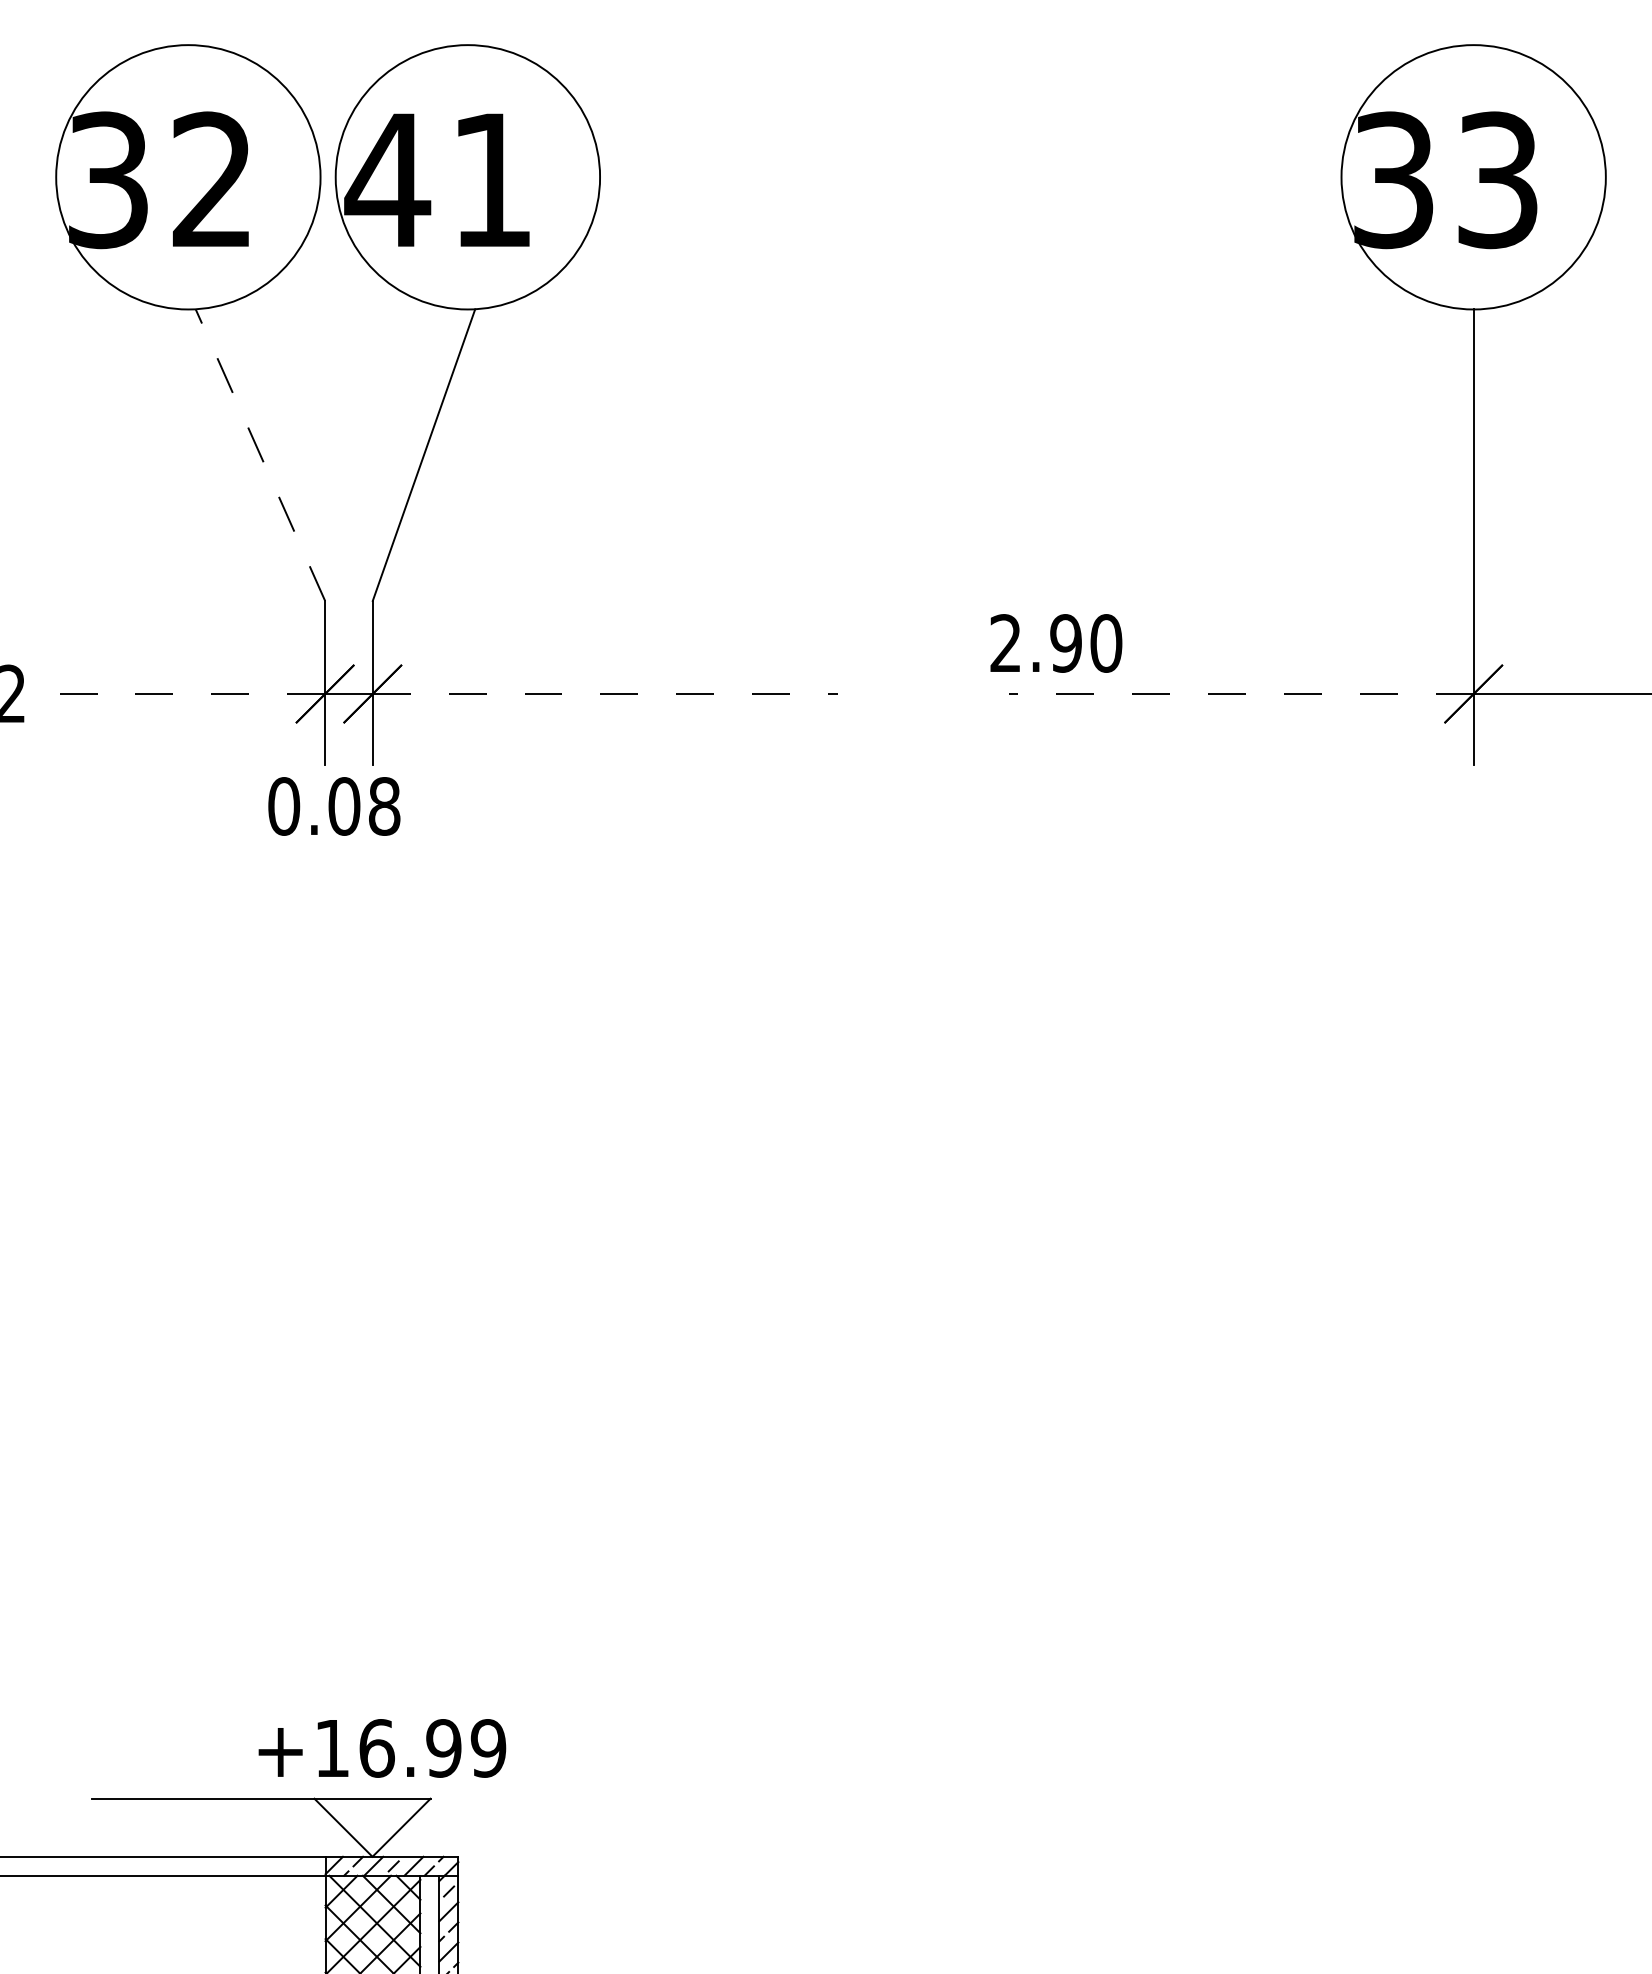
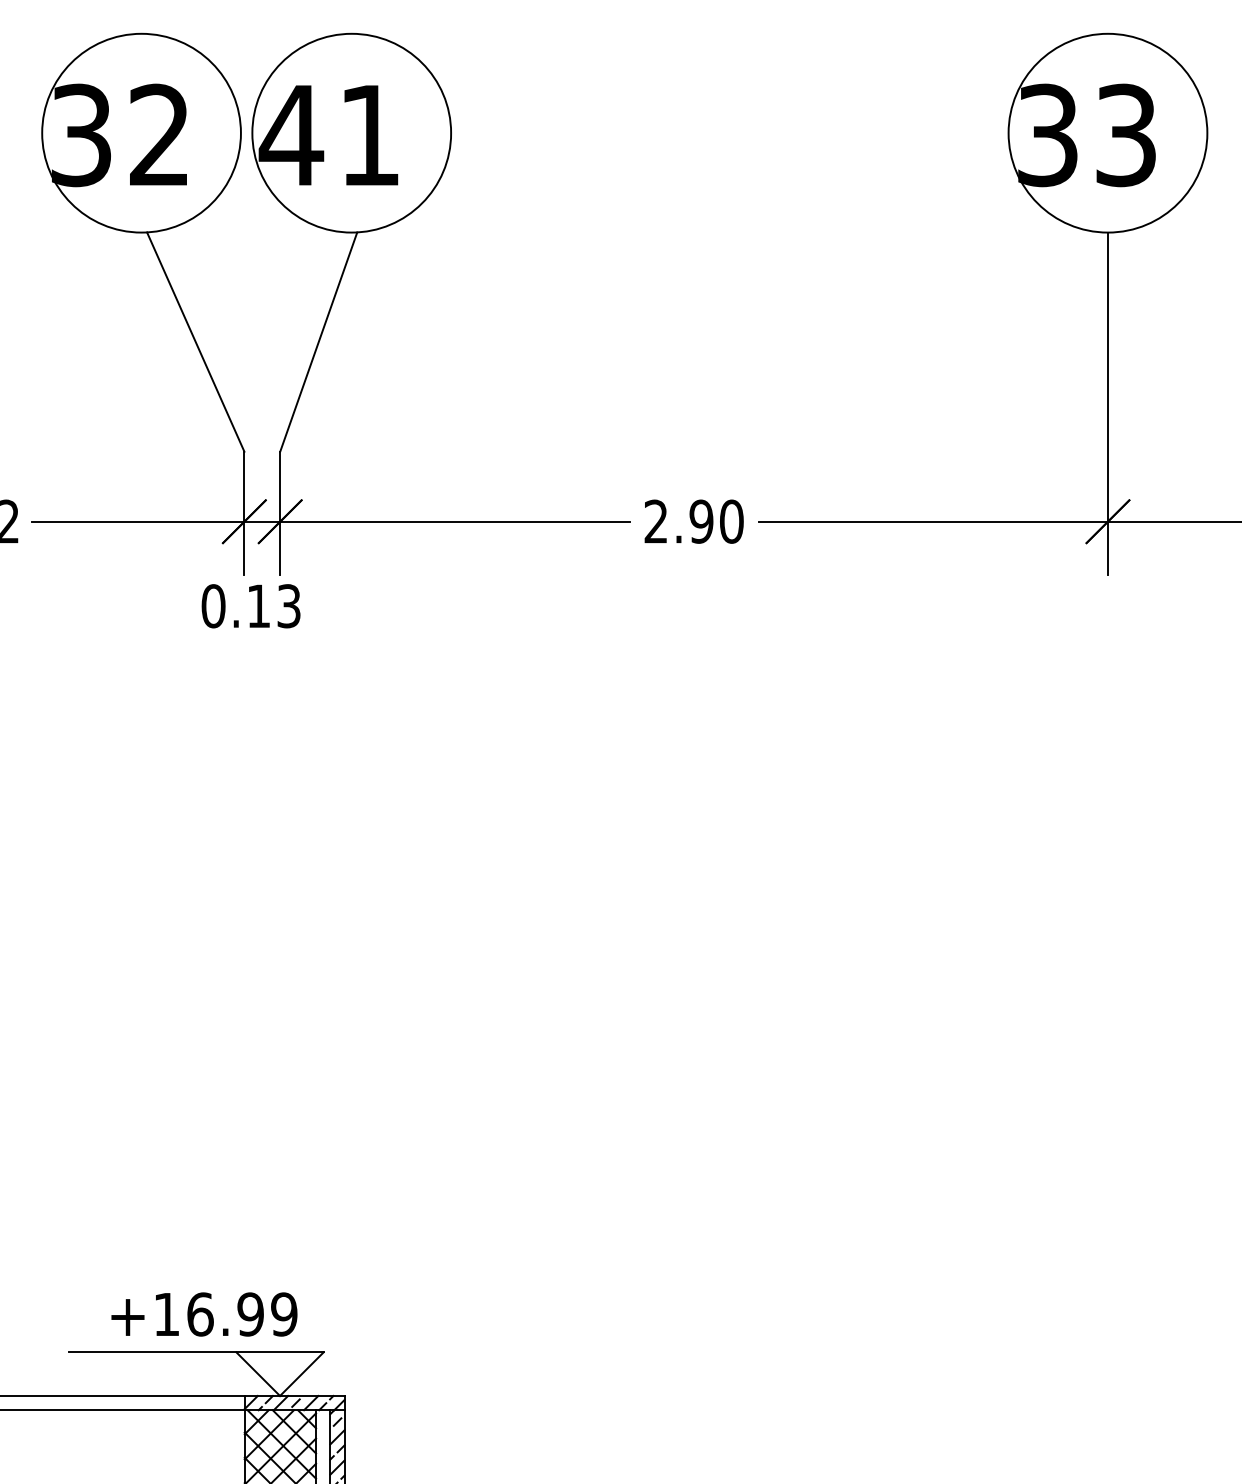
line: (260, 455) -> (195, 342), dashed -> solid
text: (1055, 643) -> (693, 521), moved
line: (182, 693) -> (137, 521), dashed -> solid
line: (604, 693) -> (454, 521), dashed -> solid
line: (1241, 693) -> (933, 521), dashed -> solid
text: (363, 806) -> (273, 606), 0.08 -> 0.13
text: (382, 1748) -> (204, 1314), moved

